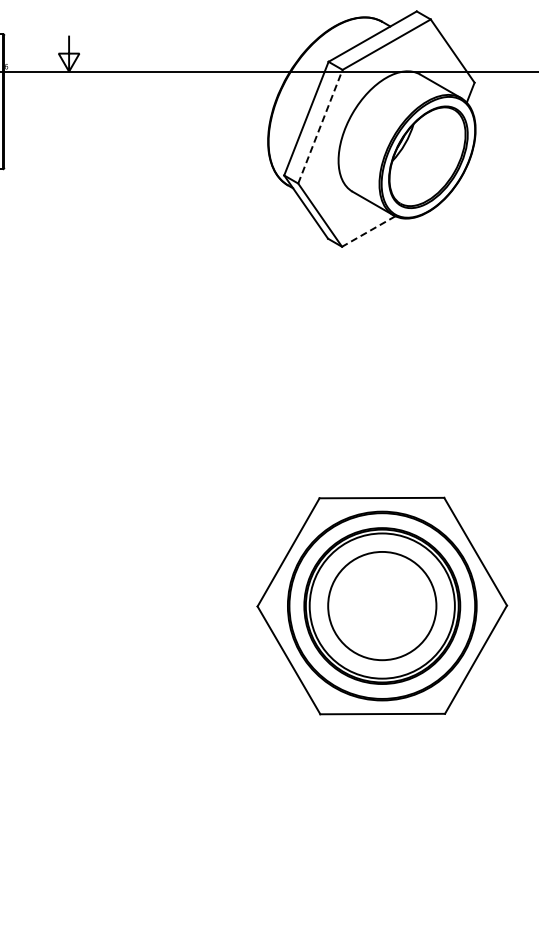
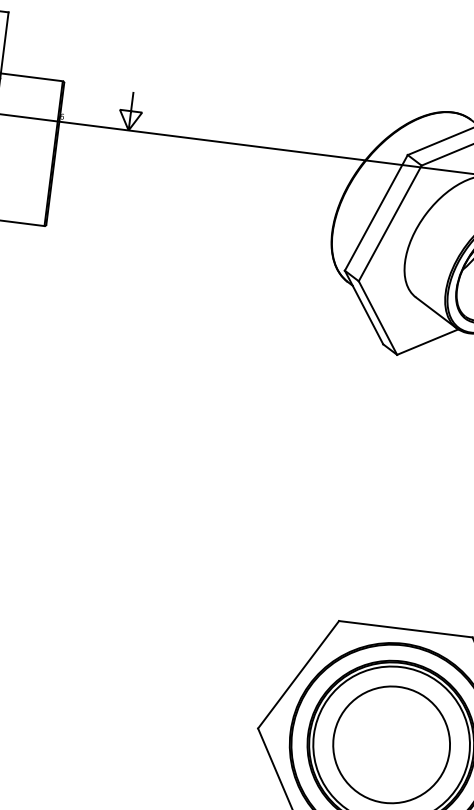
line: (320, 126) -> (390, 223), dashed -> solid
line: (368, 231) -> (427, 342), dashed -> solid

